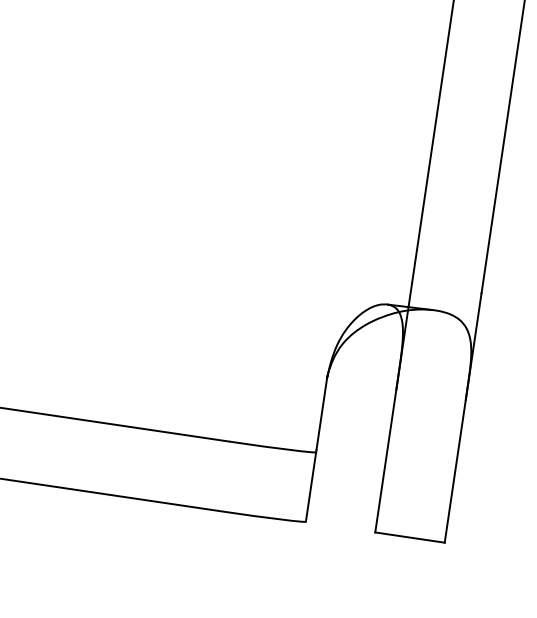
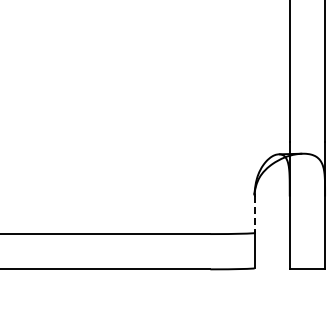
line: (321, 415) -> (254, 214), solid -> dashed

